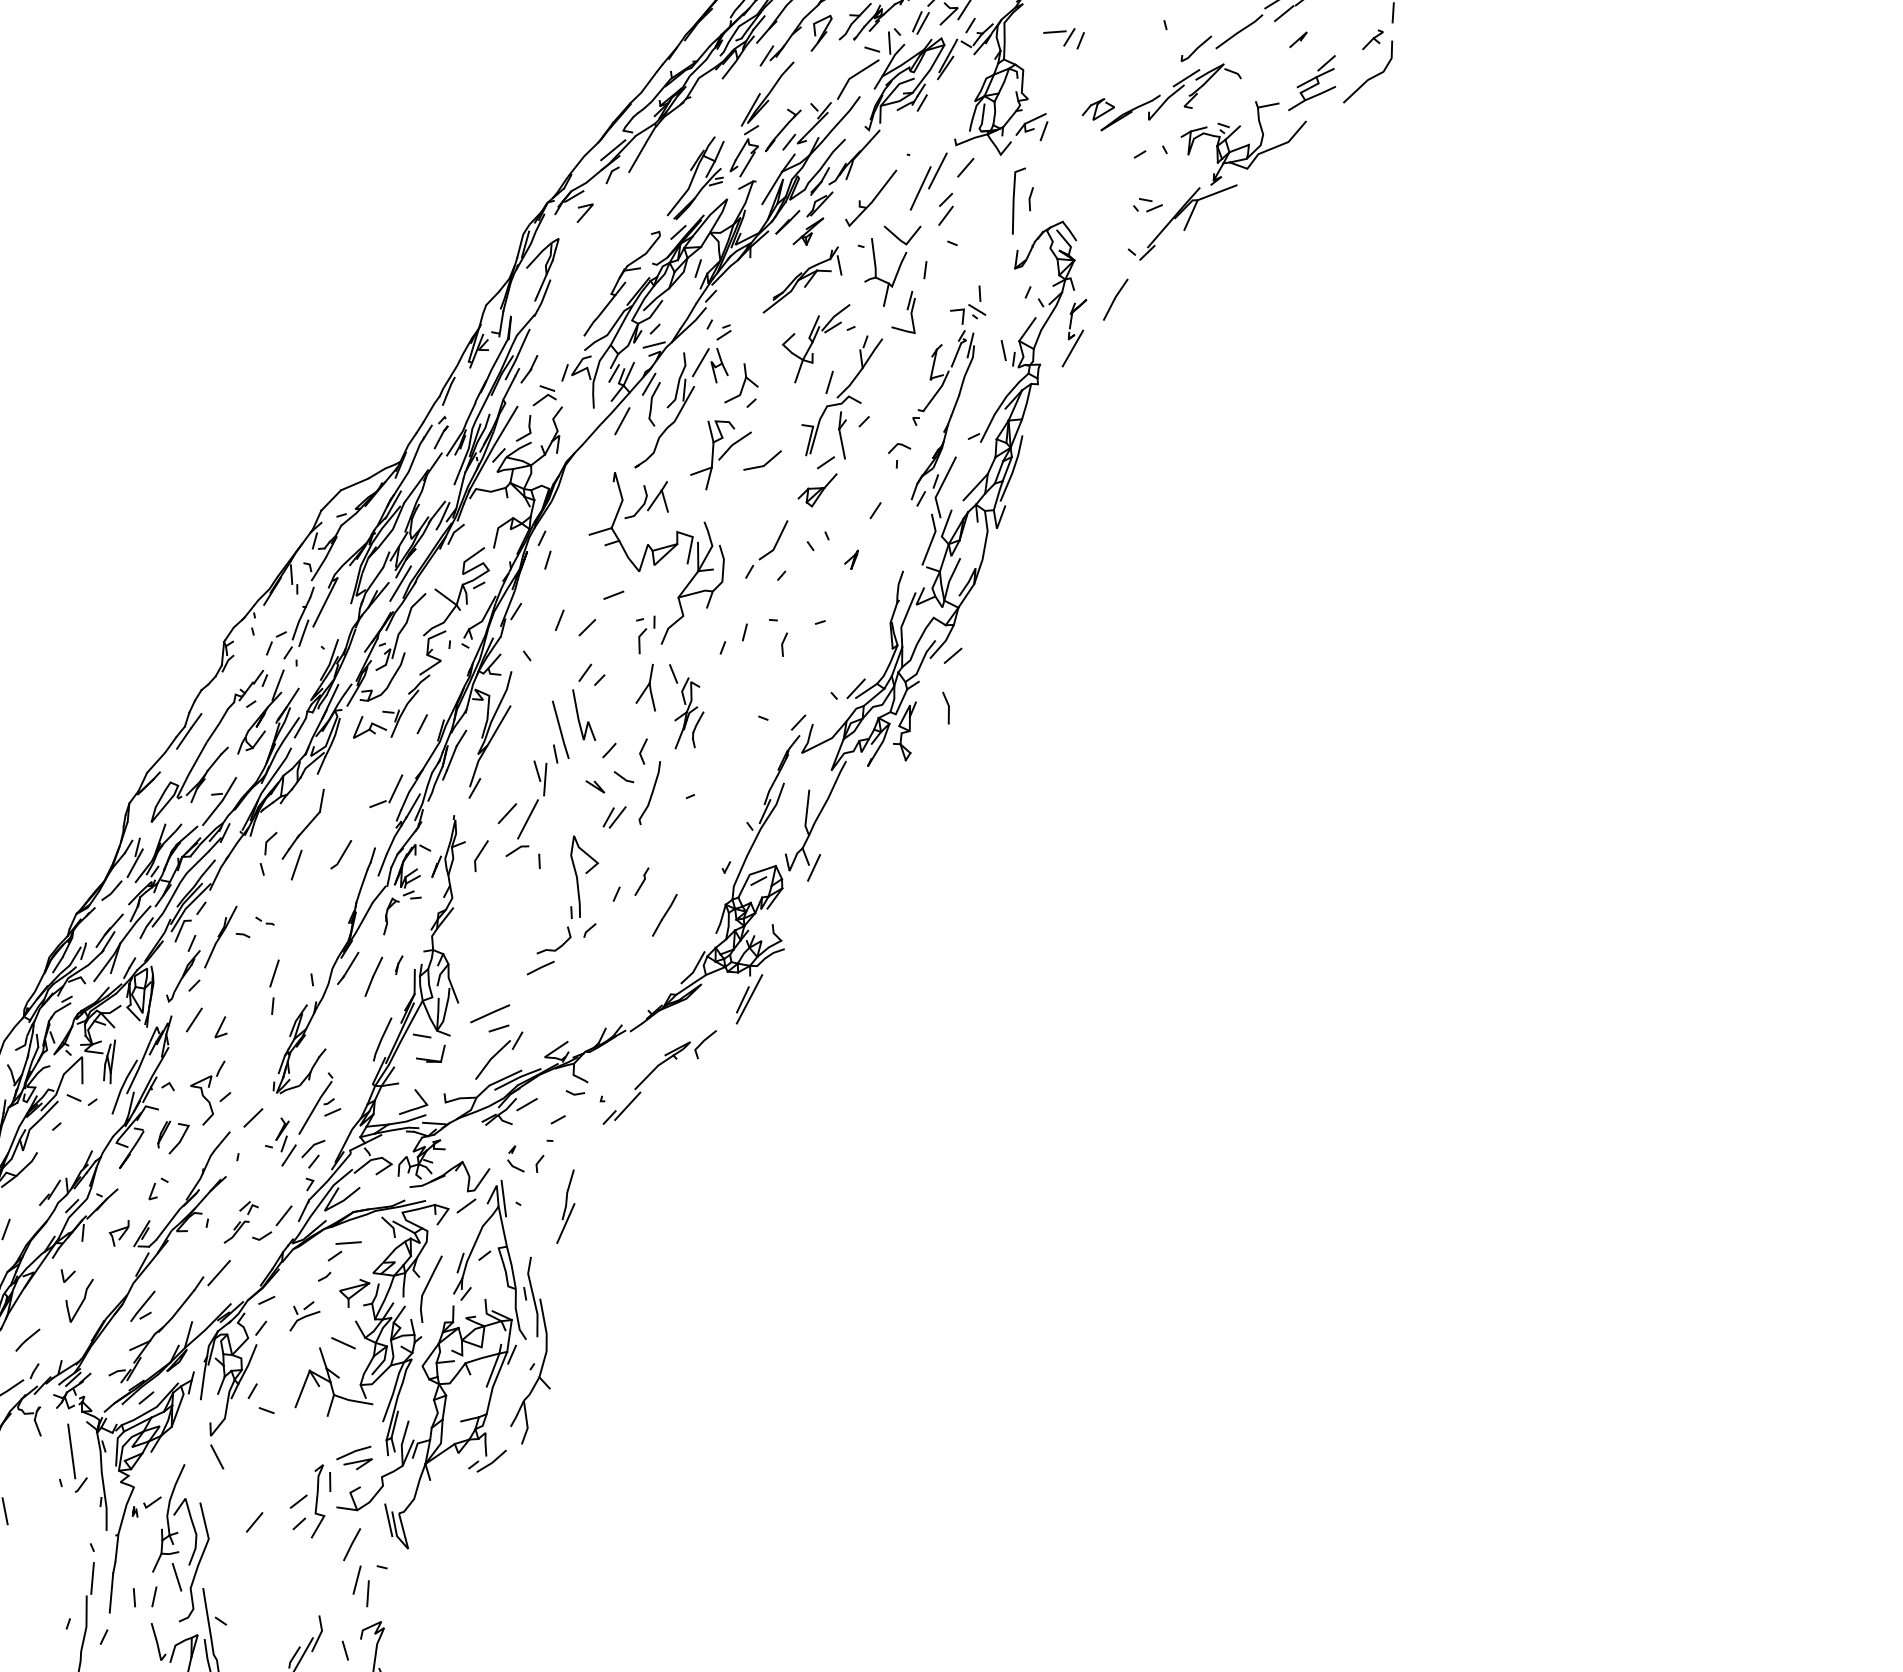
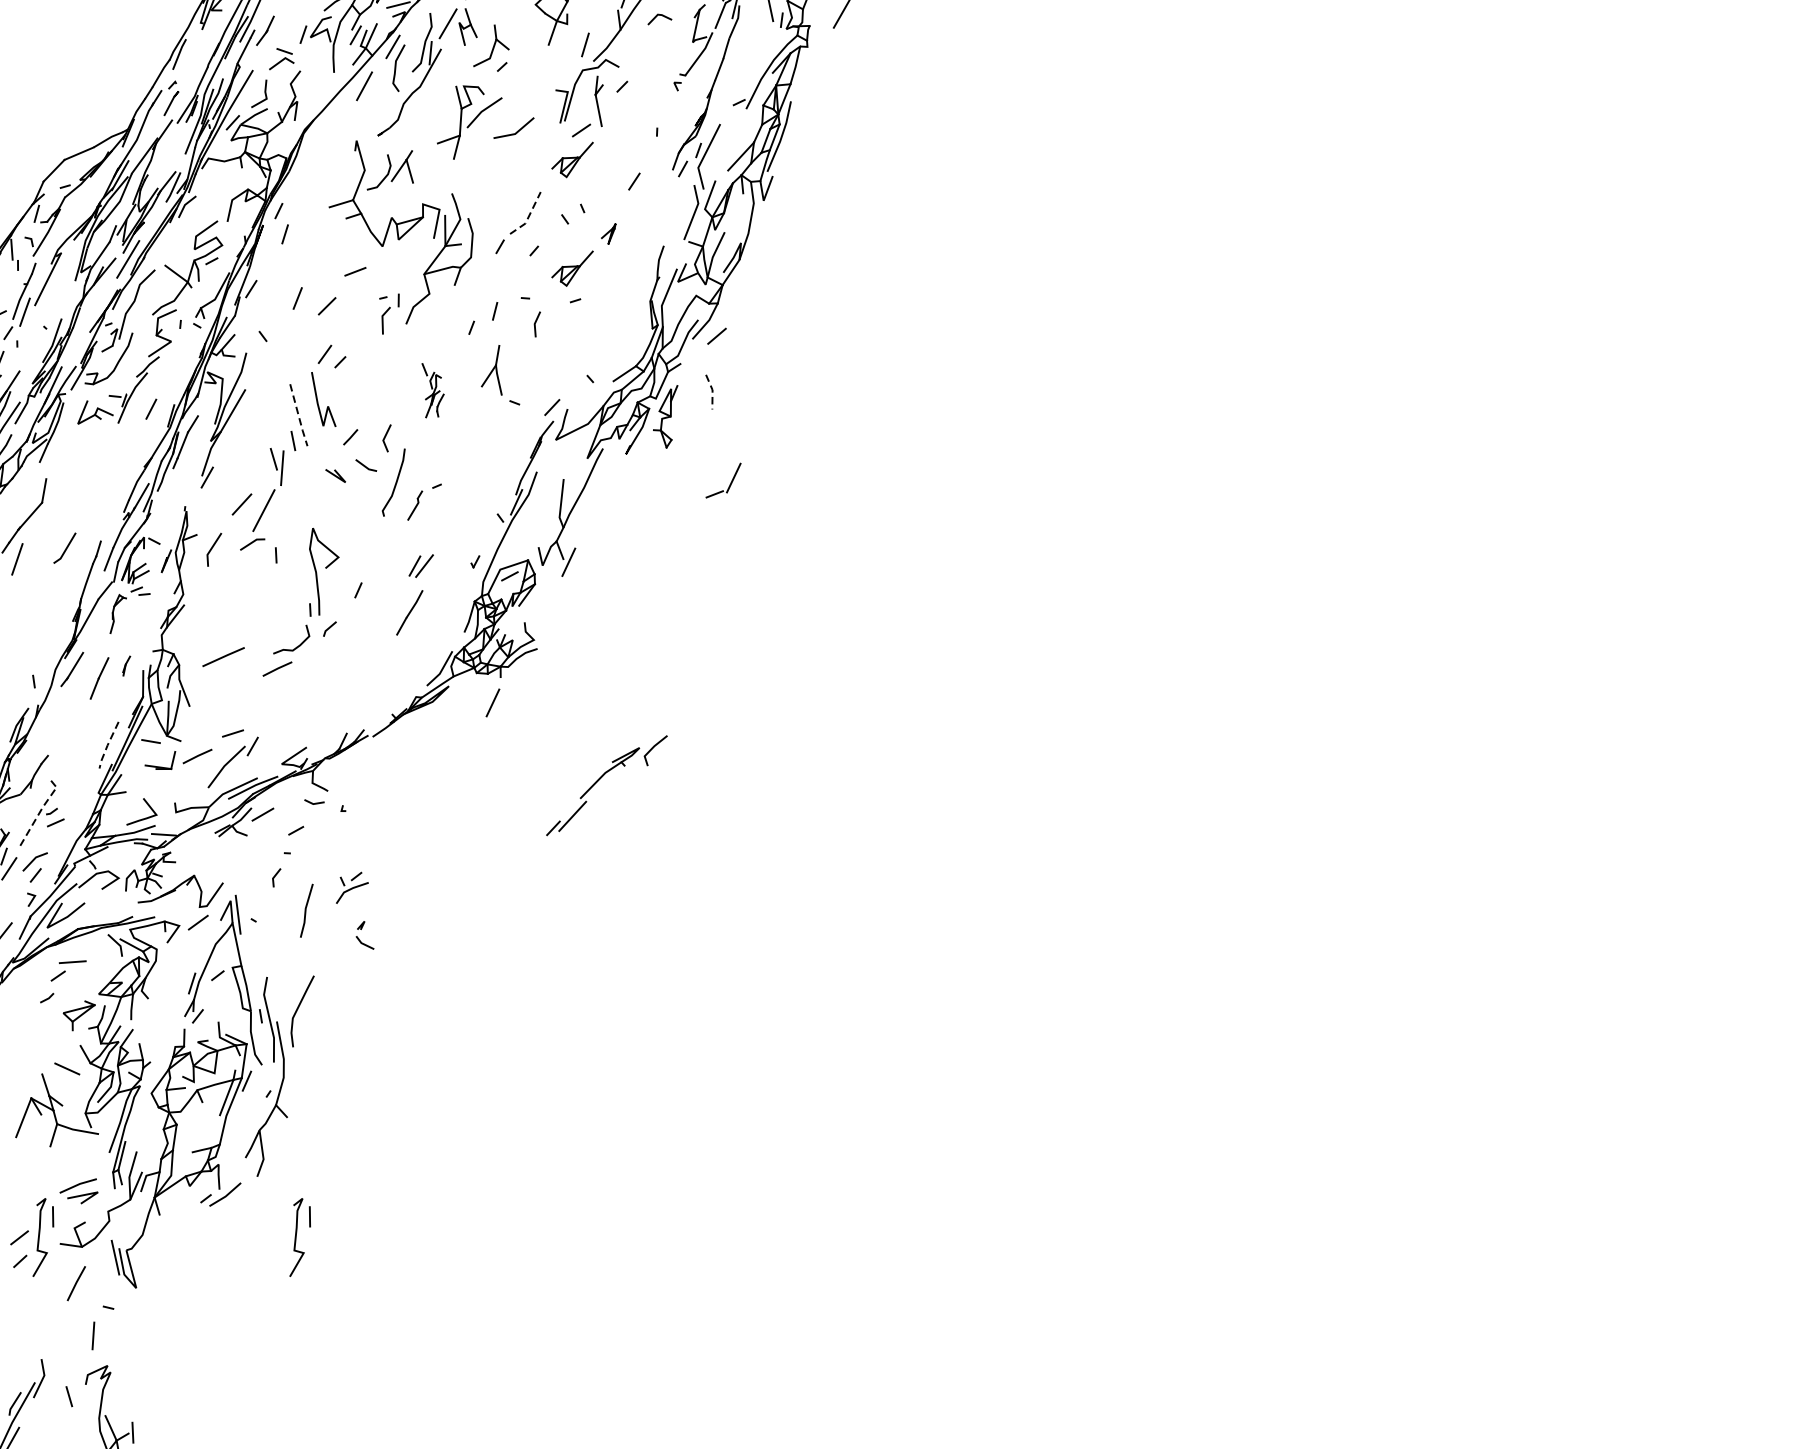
line: (899, 445) -> (659, 16), moved
line: (776, 543) -> (528, 216), solid -> dashed
part: (817, 592) -> (572, 268), added
part: (645, 687) -> (491, 370), moved
line: (855, 688) -> (612, 371), removed
part: (686, 706) -> (432, 390), size x0.6
line: (948, 707) -> (712, 391), solid -> dashed
line: (560, 731) -> (298, 416), solid -> dashed
part: (392, 793) -> (730, 483), moved
part: (614, 817) -> (421, 566), moved
part: (641, 881) -> (414, 505), moved
line: (749, 999) -> (499, 702), removed
line: (490, 1013) -> (223, 656), moved
line: (381, 1039) -> (107, 745), solid -> dashed
line: (465, 1050) -> (197, 756), added
part: (653, 1071) -> (600, 779), moved
line: (314, 1107) -> (36, 817), solid -> dashed
part: (515, 1158) -> (364, 934), moved
line: (565, 1223) -> (303, 941), removed
line: (427, 1287) -> (298, 1009), moved
part: (304, 1316) -> (351, 888), moved
part: (561, 1501) -> (299, 1237), added
line: (356, 1579) -> (81, 1320), removed

